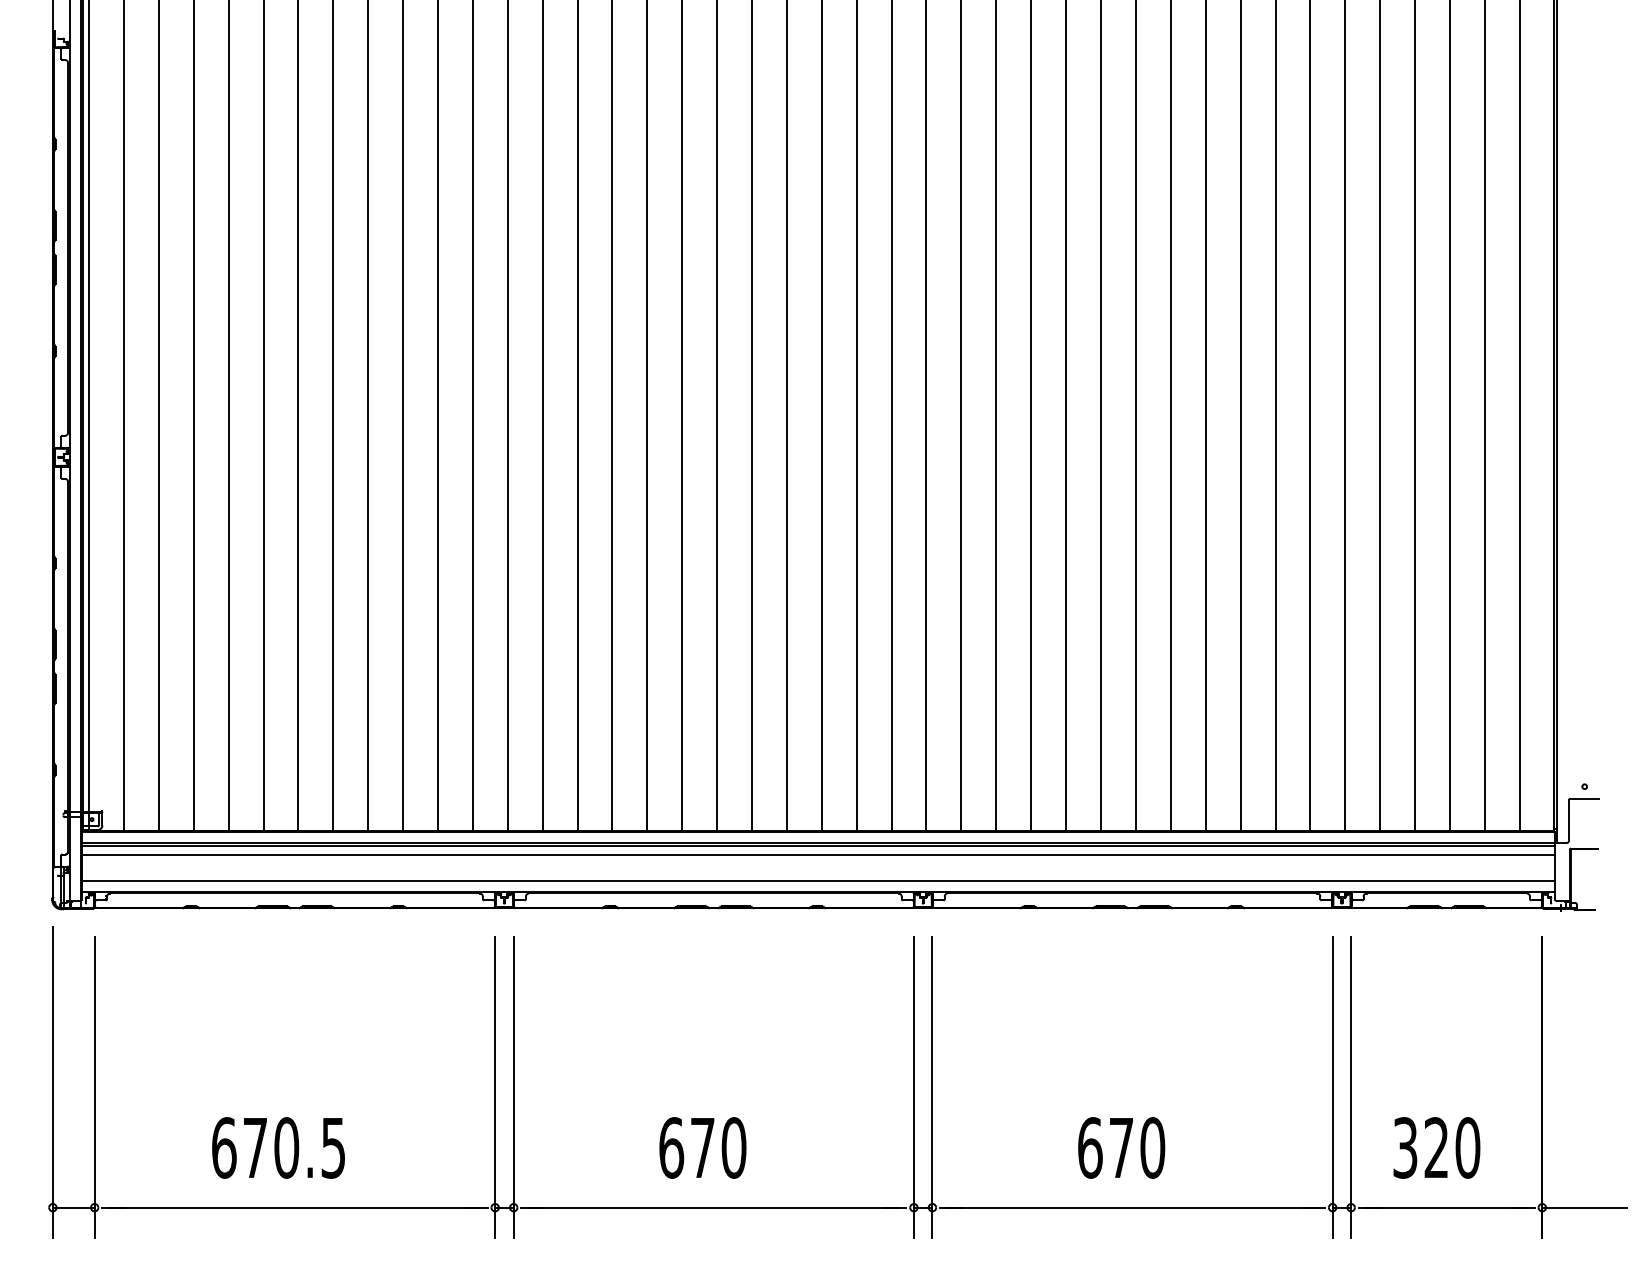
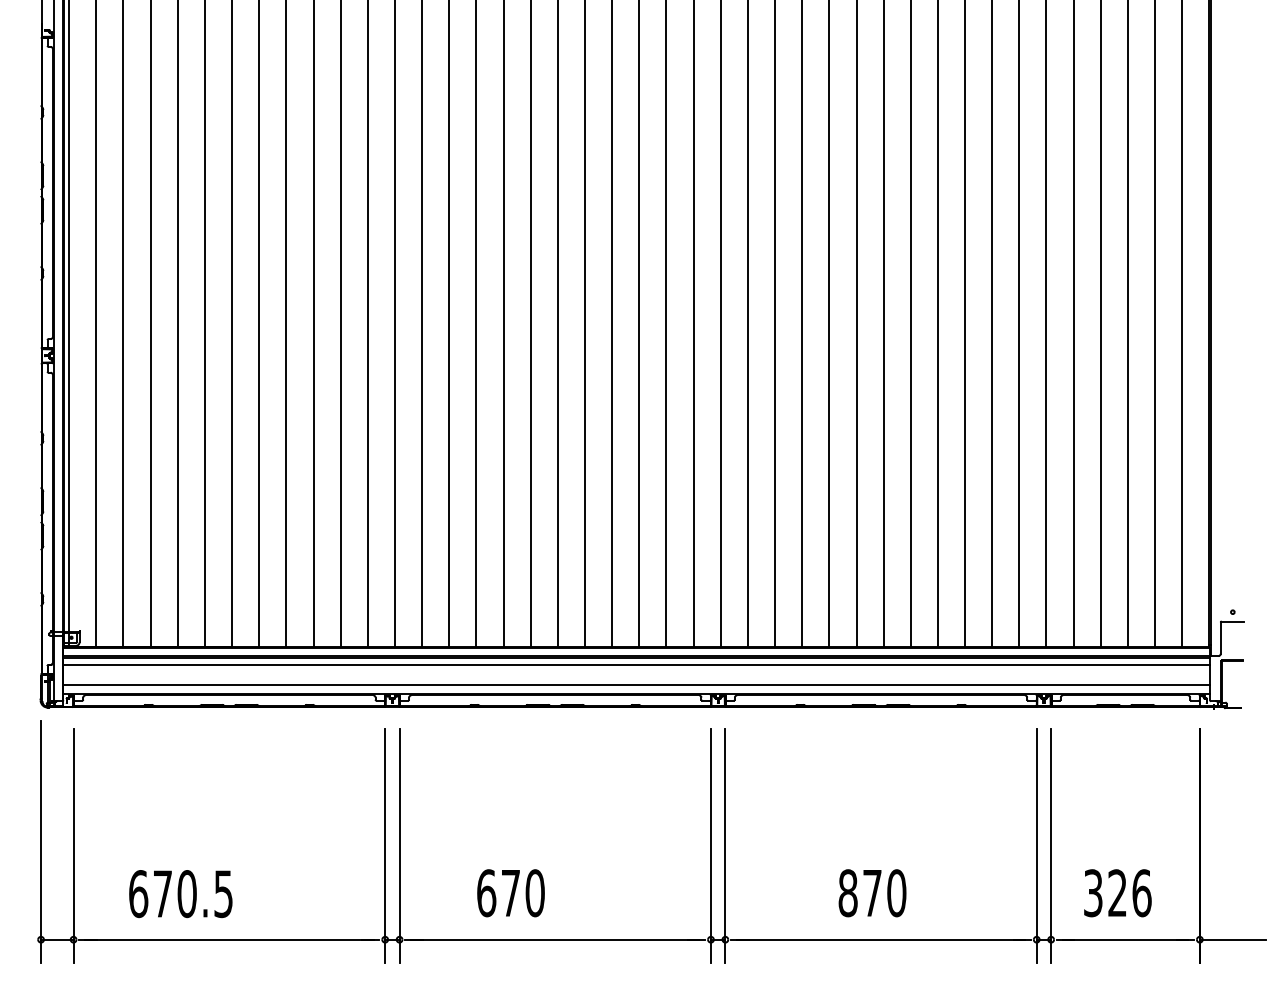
text: (278, 1147) -> (180, 893), moved
text: (702, 1147) -> (510, 892), moved
text: (1090, 1147) -> (848, 892), 670 -> 870
text: (1467, 1147) -> (1141, 892), 320 -> 326

